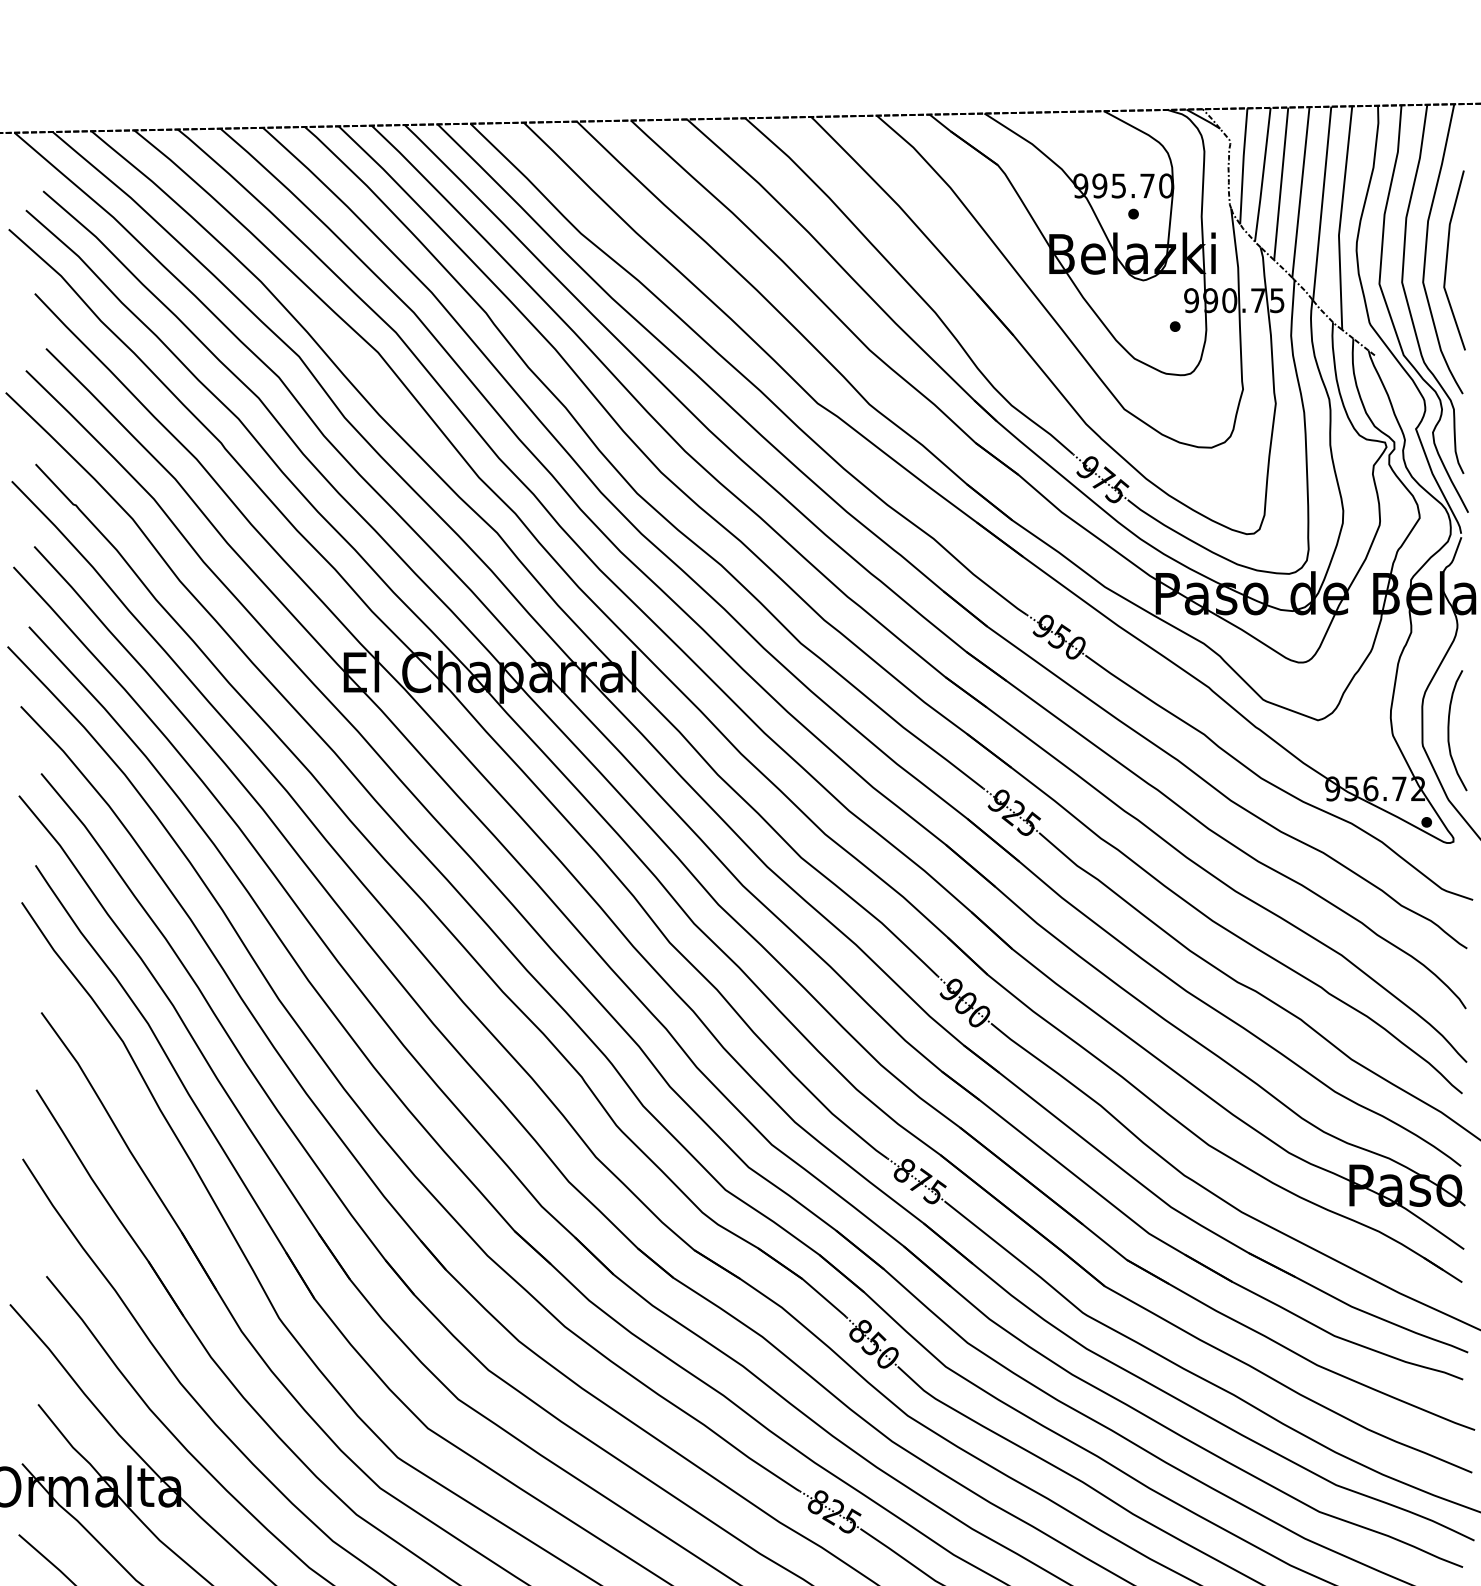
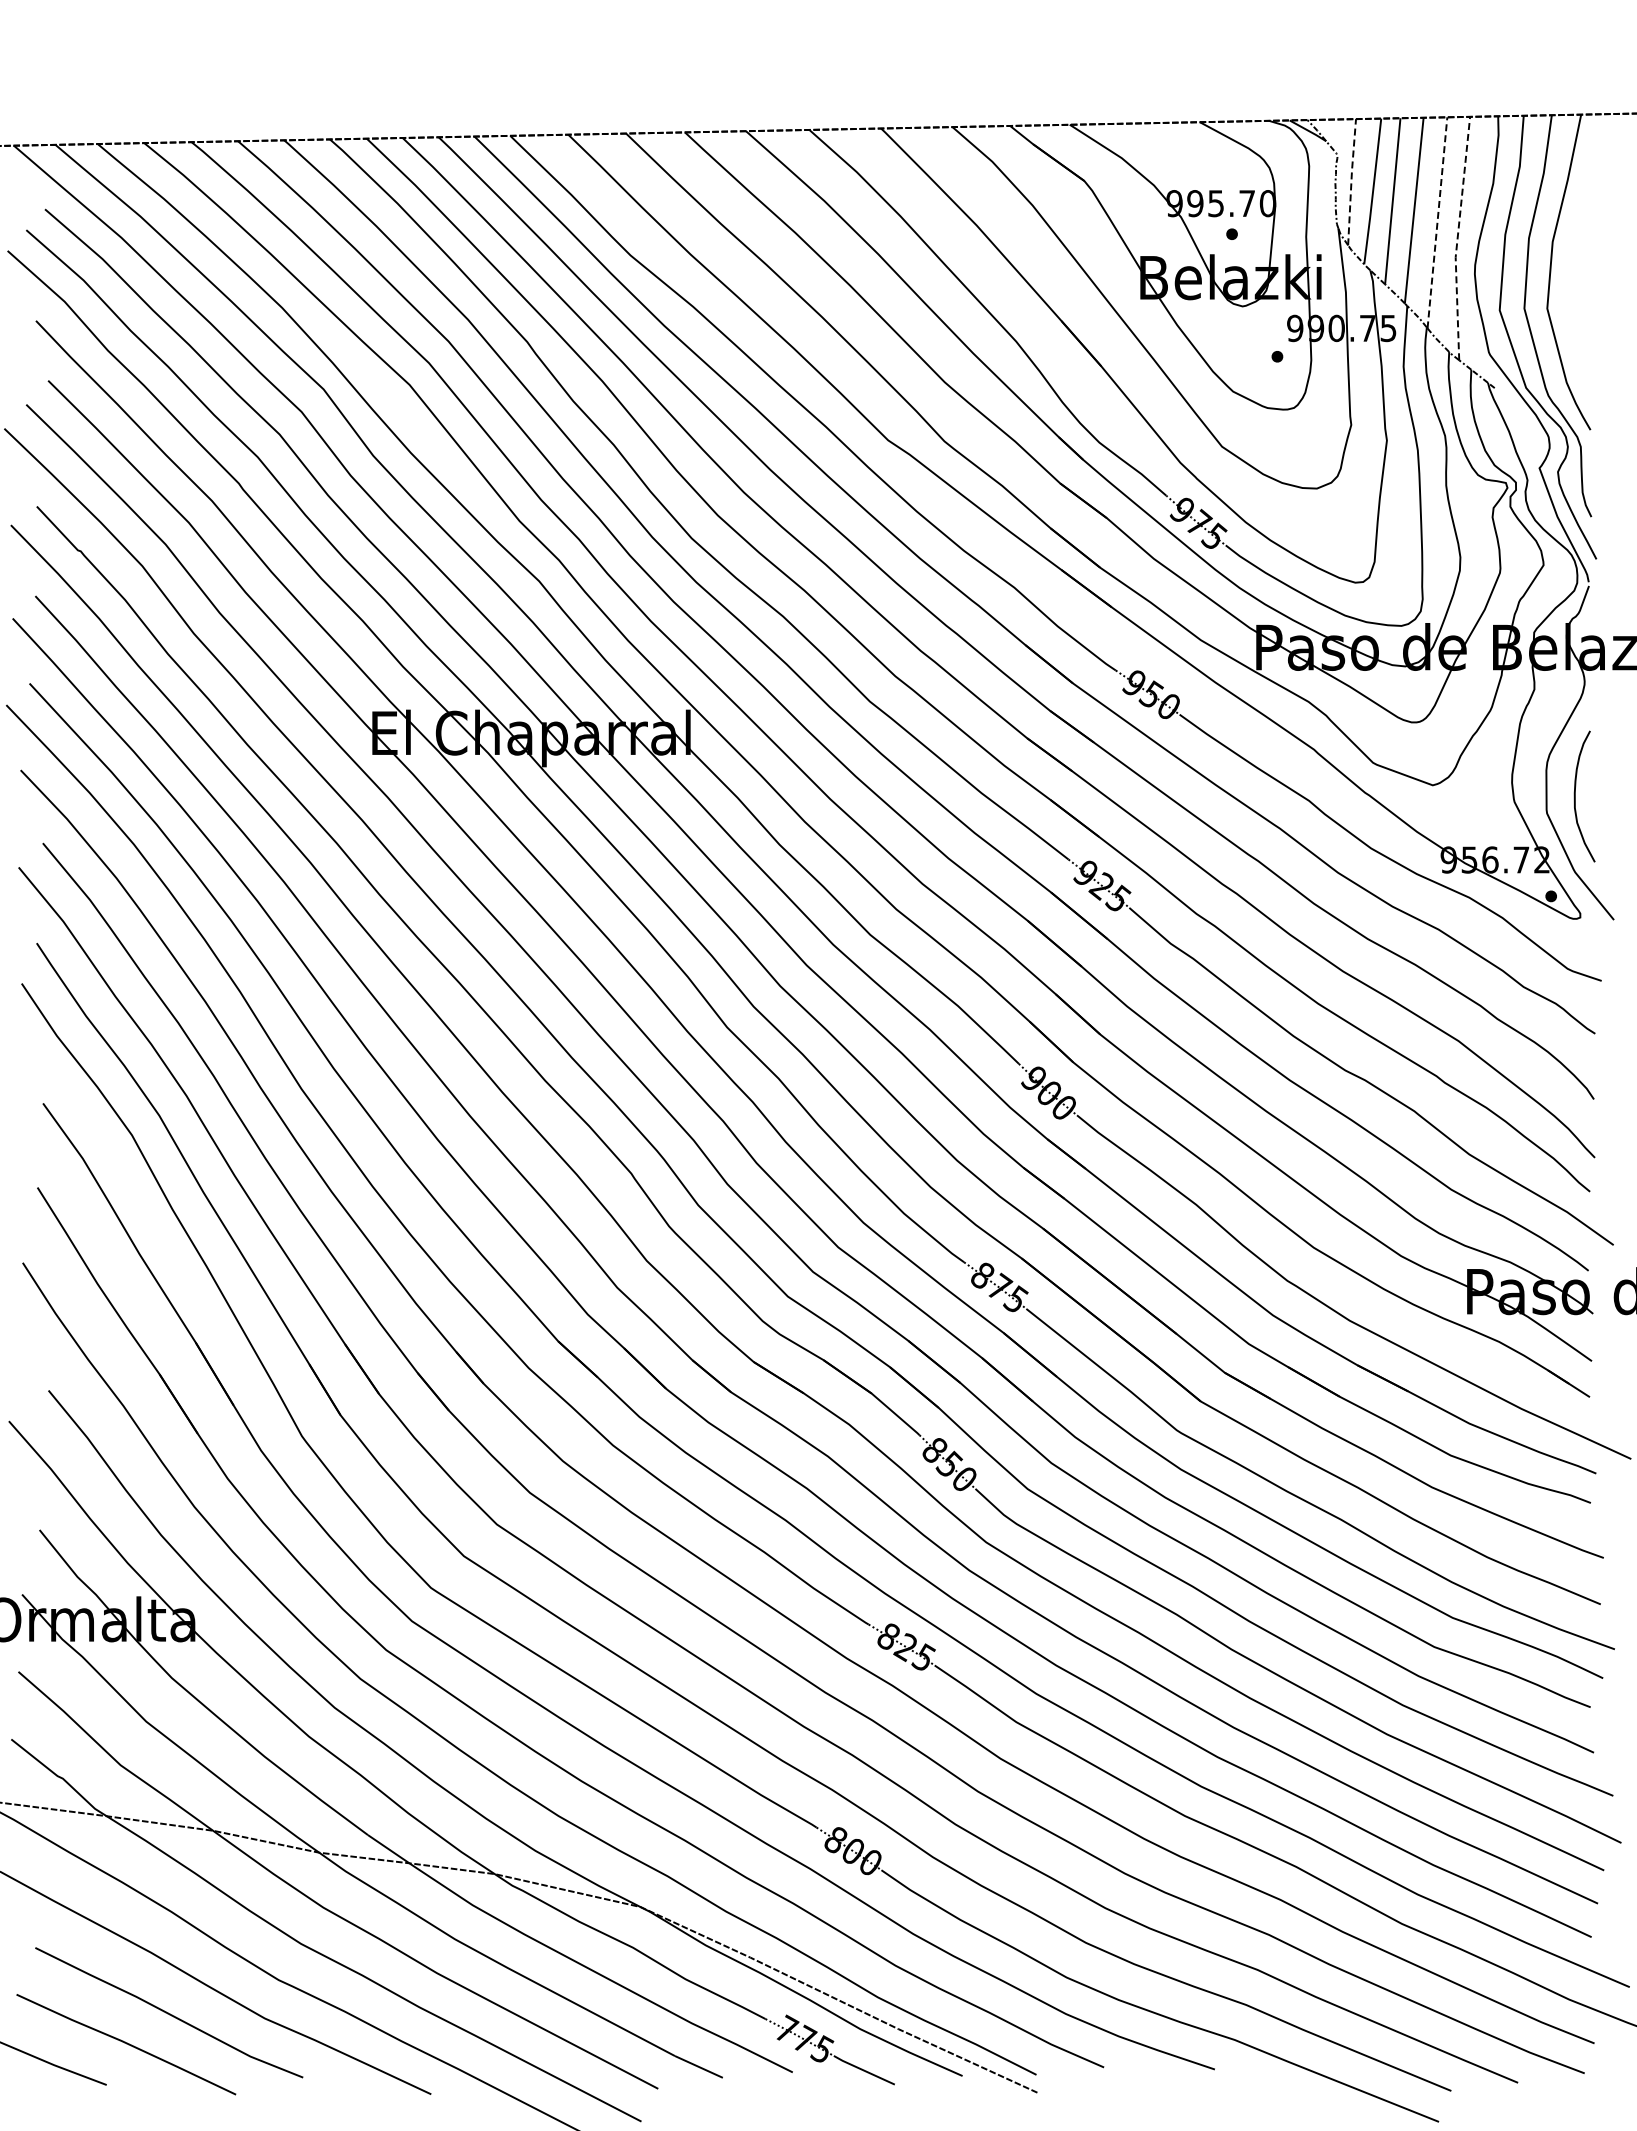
line: (1243, 165) -> (1351, 181), solid -> dashed
line: (1322, 203) -> (1437, 222), solid -> dashed
line: (1340, 218) -> (1457, 238), solid -> dashed
line: (1447, 260) -> (1573, 284), removed

